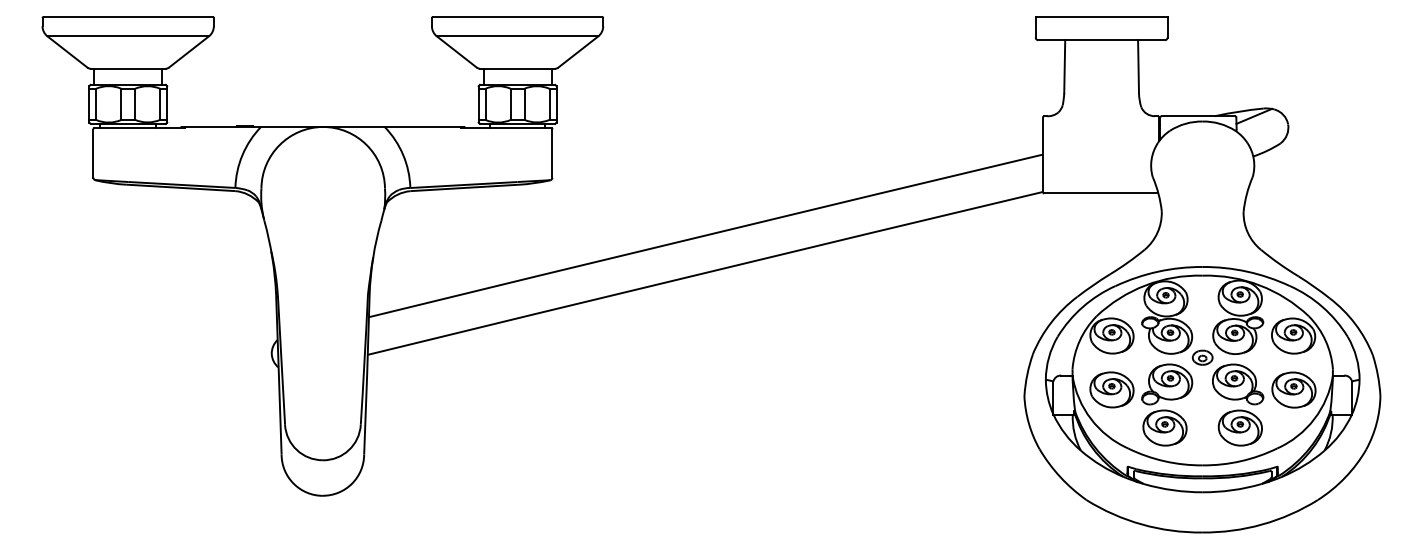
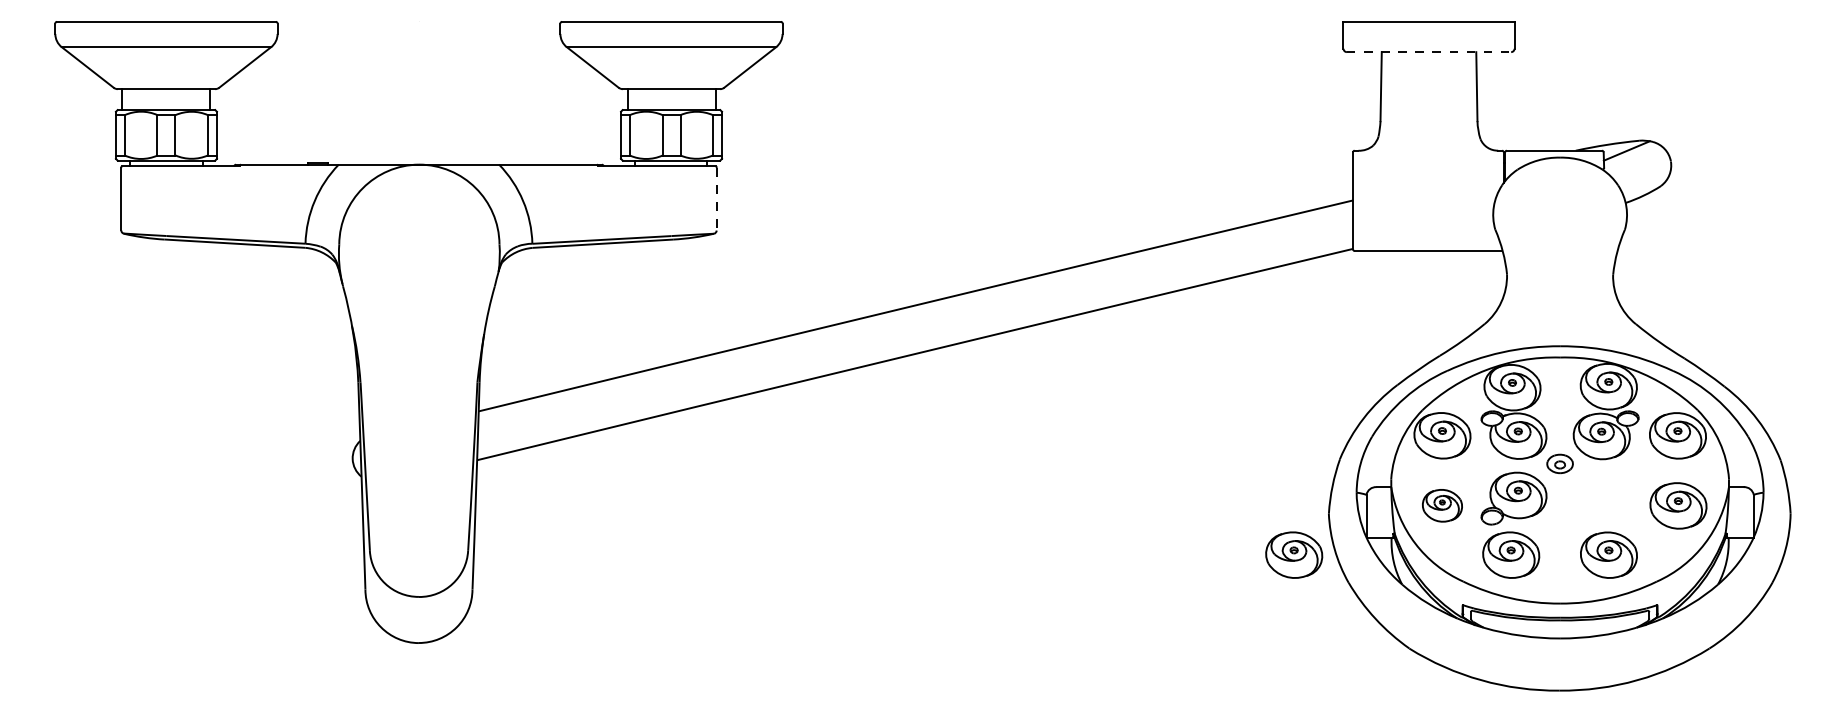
line: (1102, 40) -> (1429, 52), solid -> dashed
line: (552, 153) -> (716, 199), solid -> dashed
part: (1237, 384) -> (1605, 498), removed
part: (1112, 389) -> (1442, 505), size x0.7
part: (997, 427) -> (1294, 554), added

